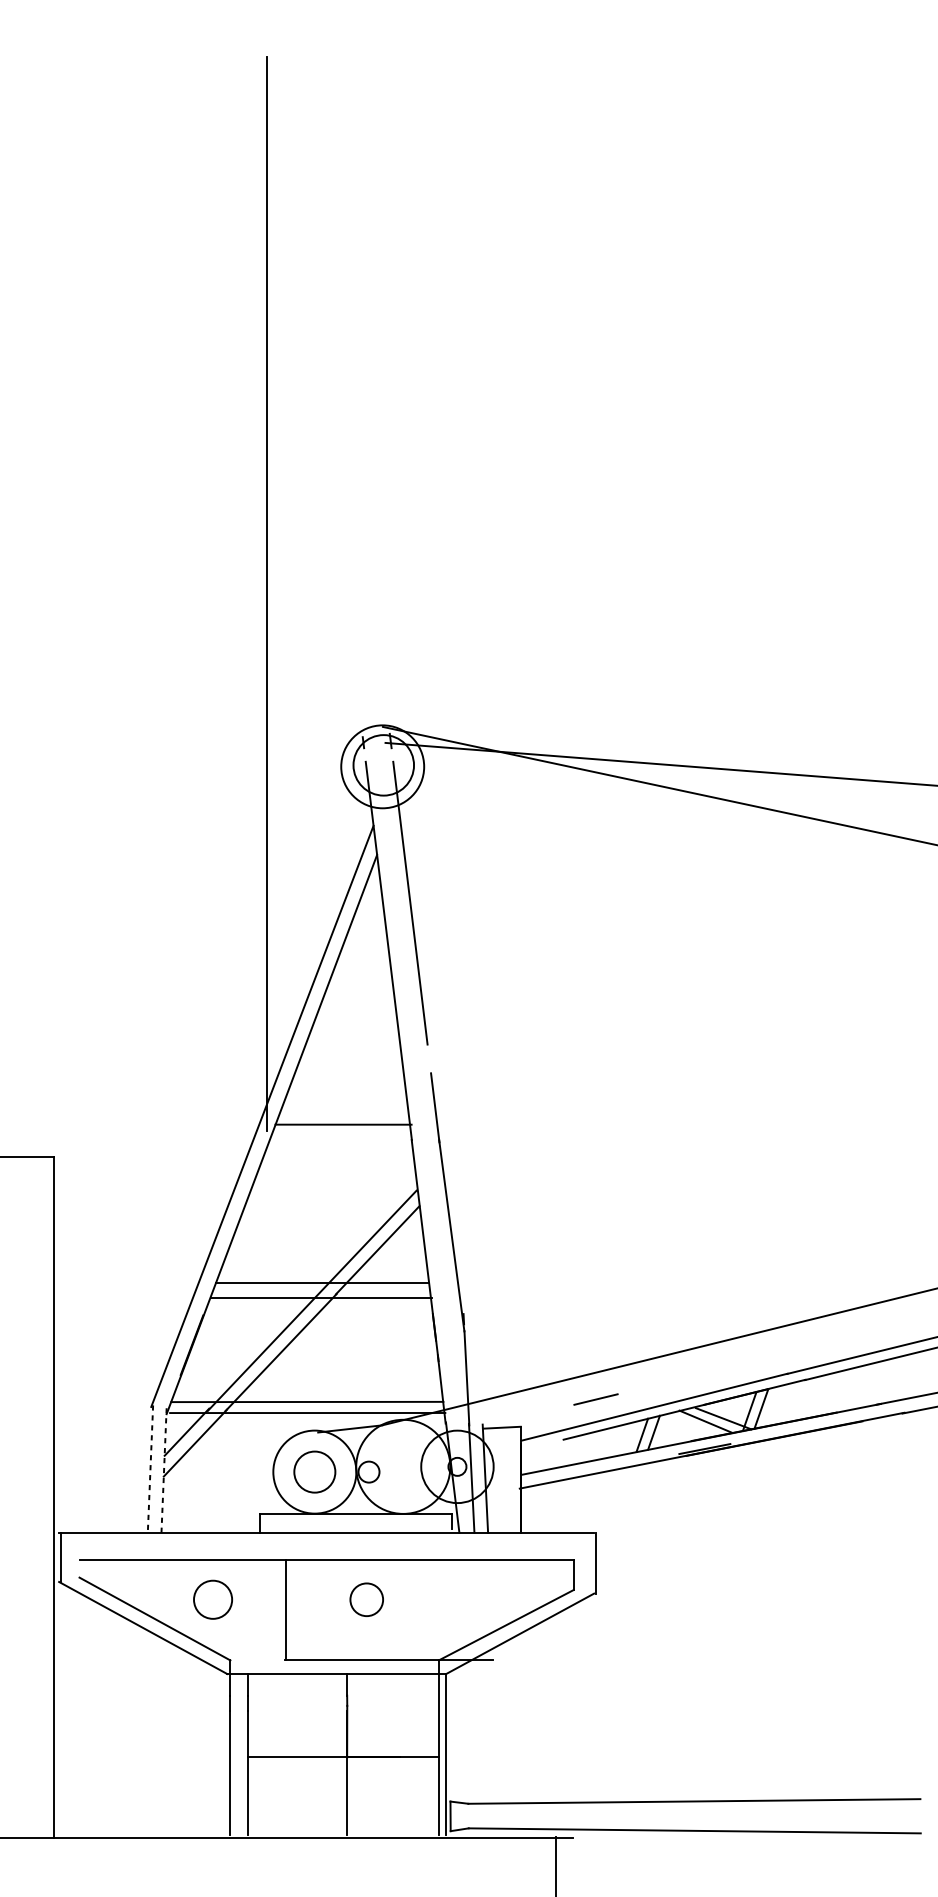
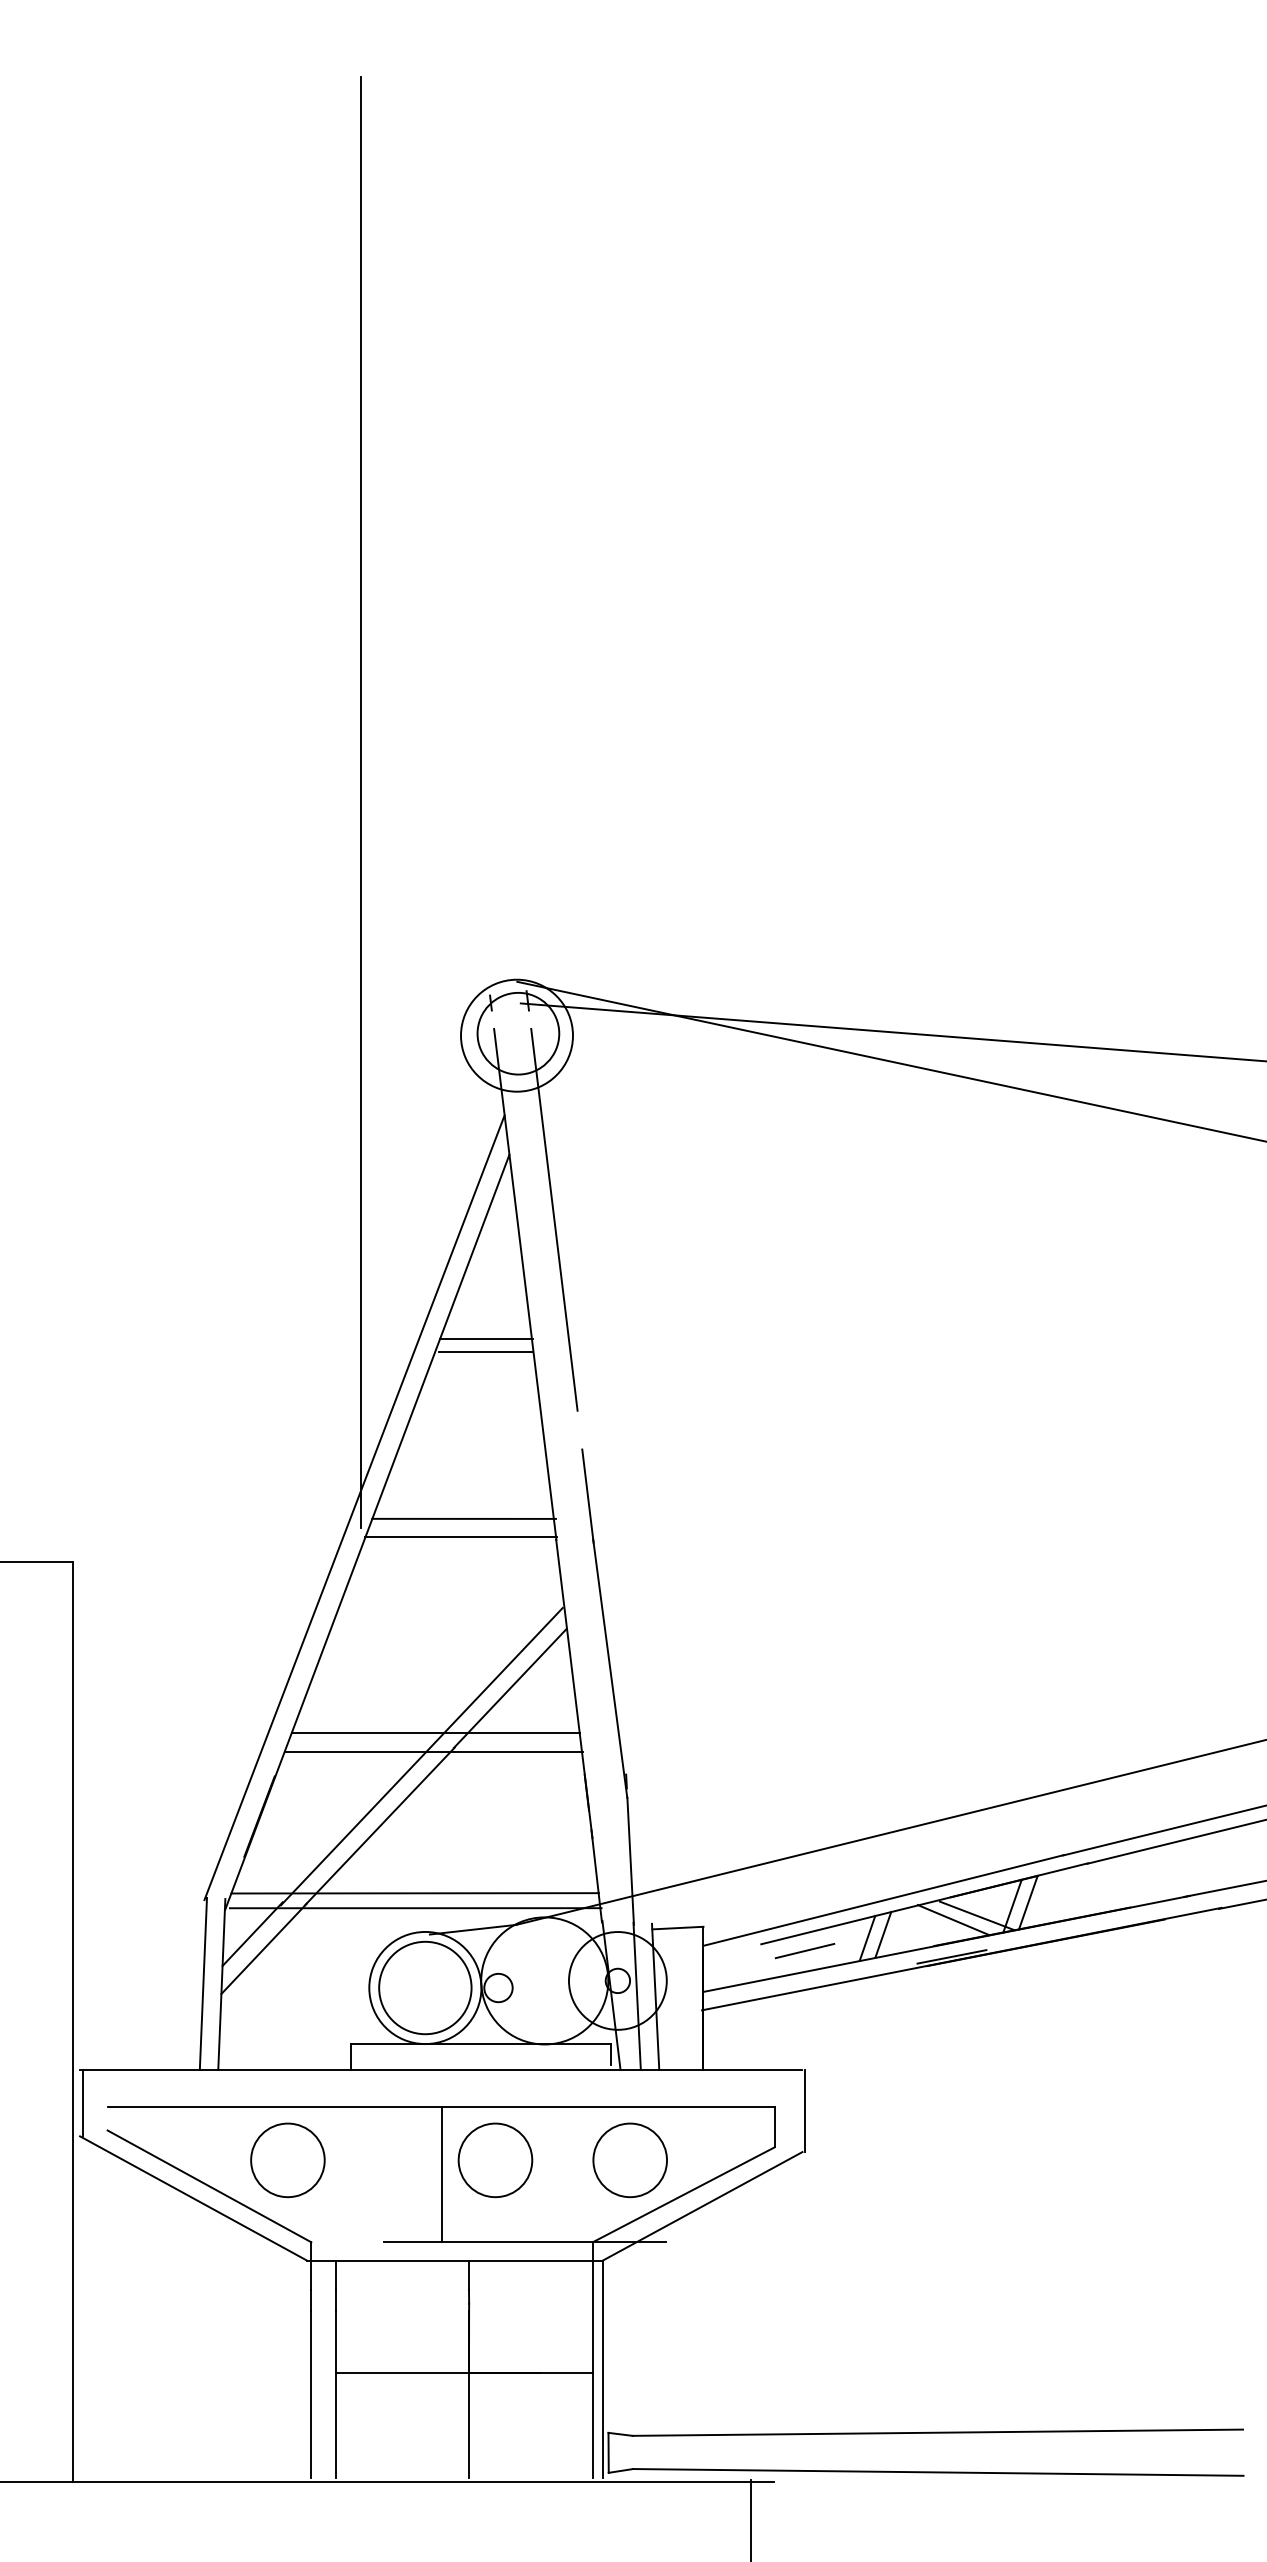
line: (360, 991) -> (486, 1338), added
line: (359, 1000) -> (485, 1351), added
line: (340, 1137) -> (460, 1536), added
line: (595, 1399) -> (804, 1951), moved
line: (150, 1469) -> (203, 1984), dashed -> solid
line: (163, 1469) -> (221, 1984), dashed -> solid
circle: (314, 1471) -> (425, 1987), size x1.67
circle: (212, 1599) -> (287, 2160), size x1.43
circle: (366, 1599) -> (495, 2160), size x1.67
circle: (466, 1599) -> (629, 2160), added
line: (285, 1610) -> (441, 2174), moved

